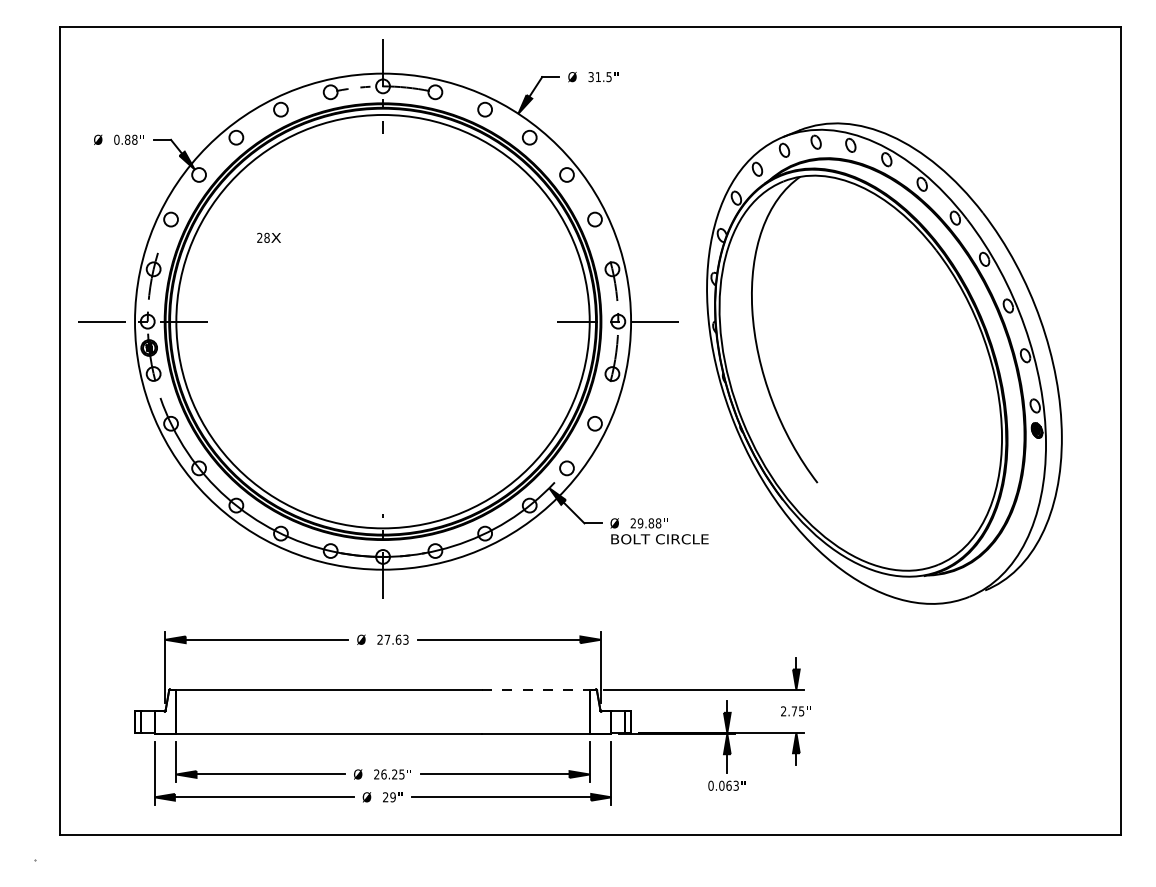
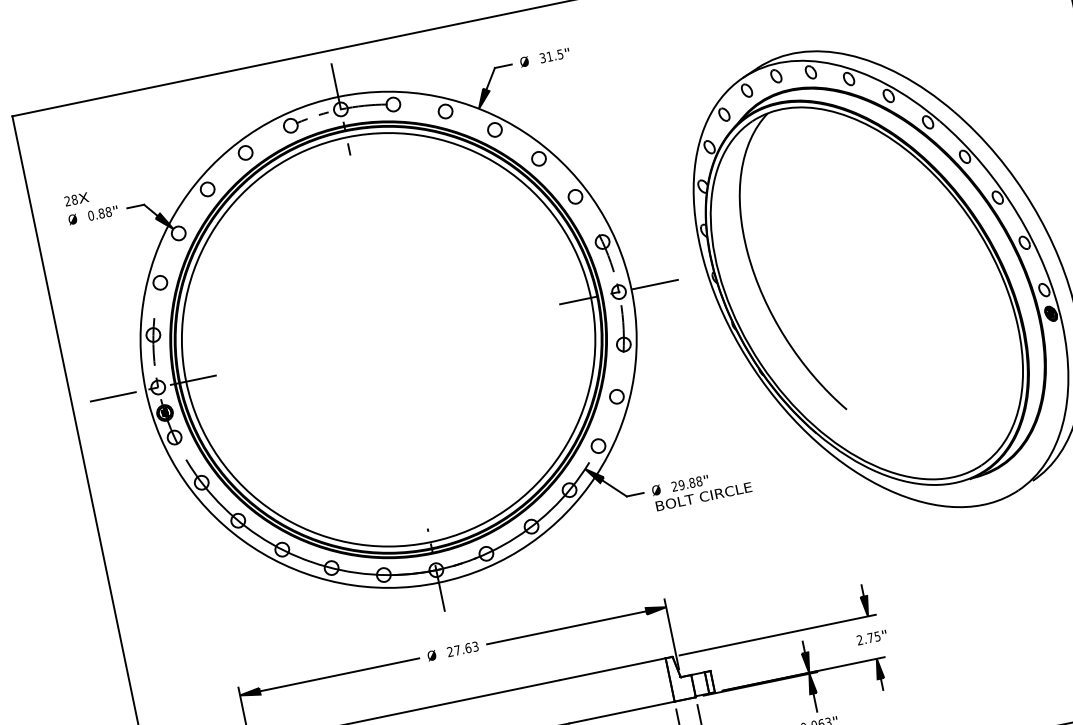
text: (268, 237) -> (76, 199), moved
line: (535, 689) -> (612, 669), dashed -> solid

